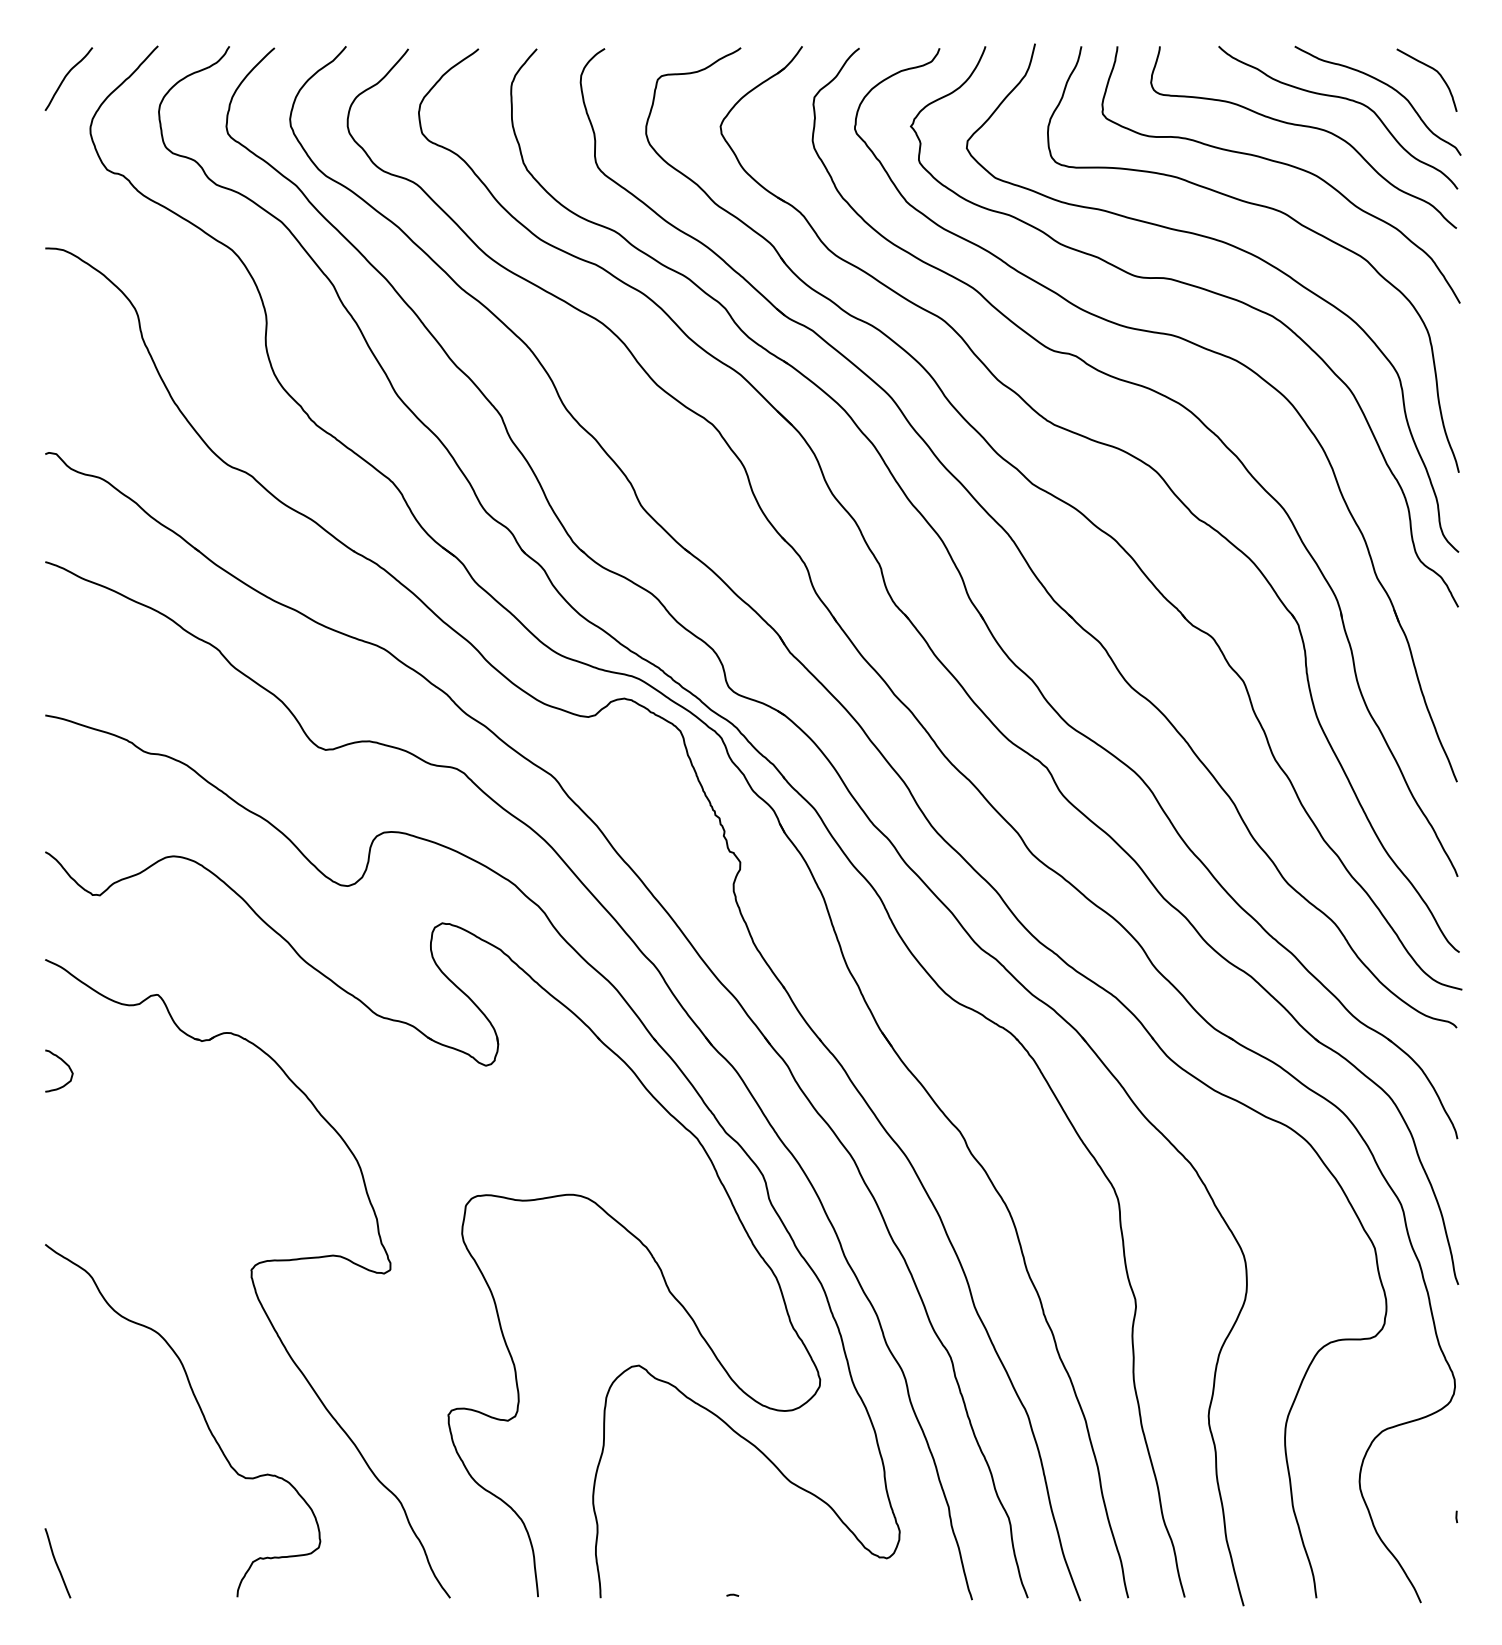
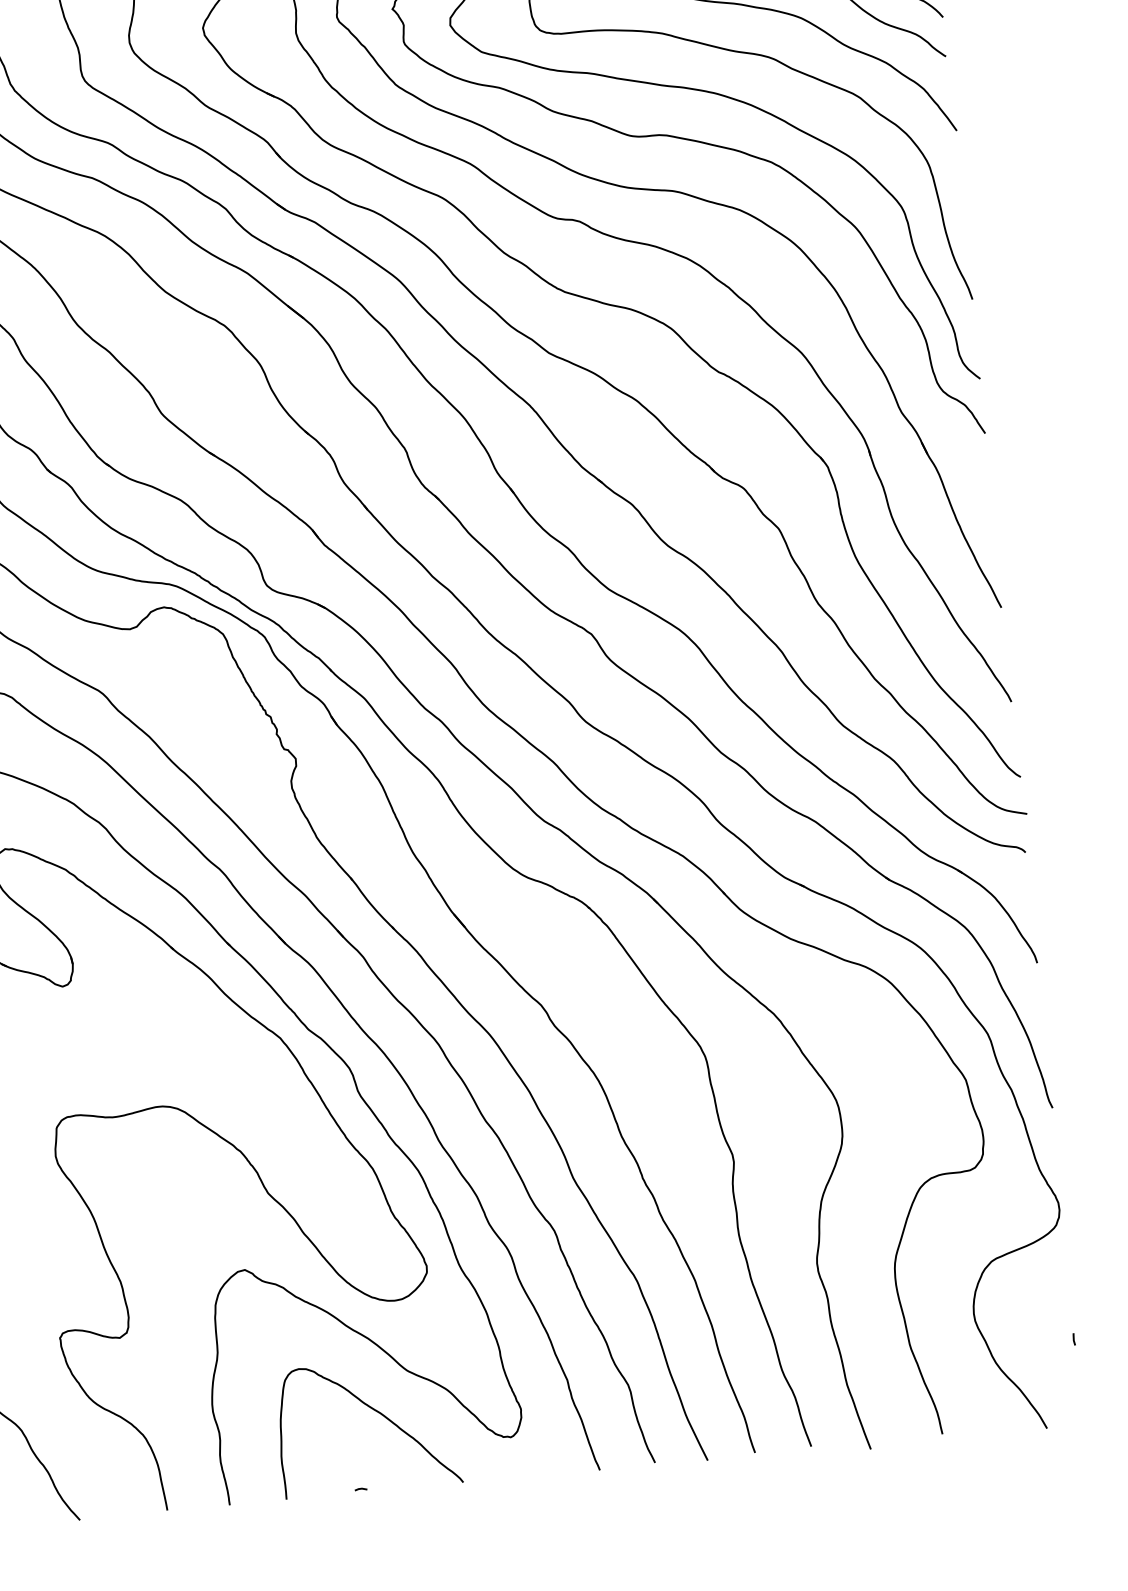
curve: (757, 1521) -> (378, 1413), added

